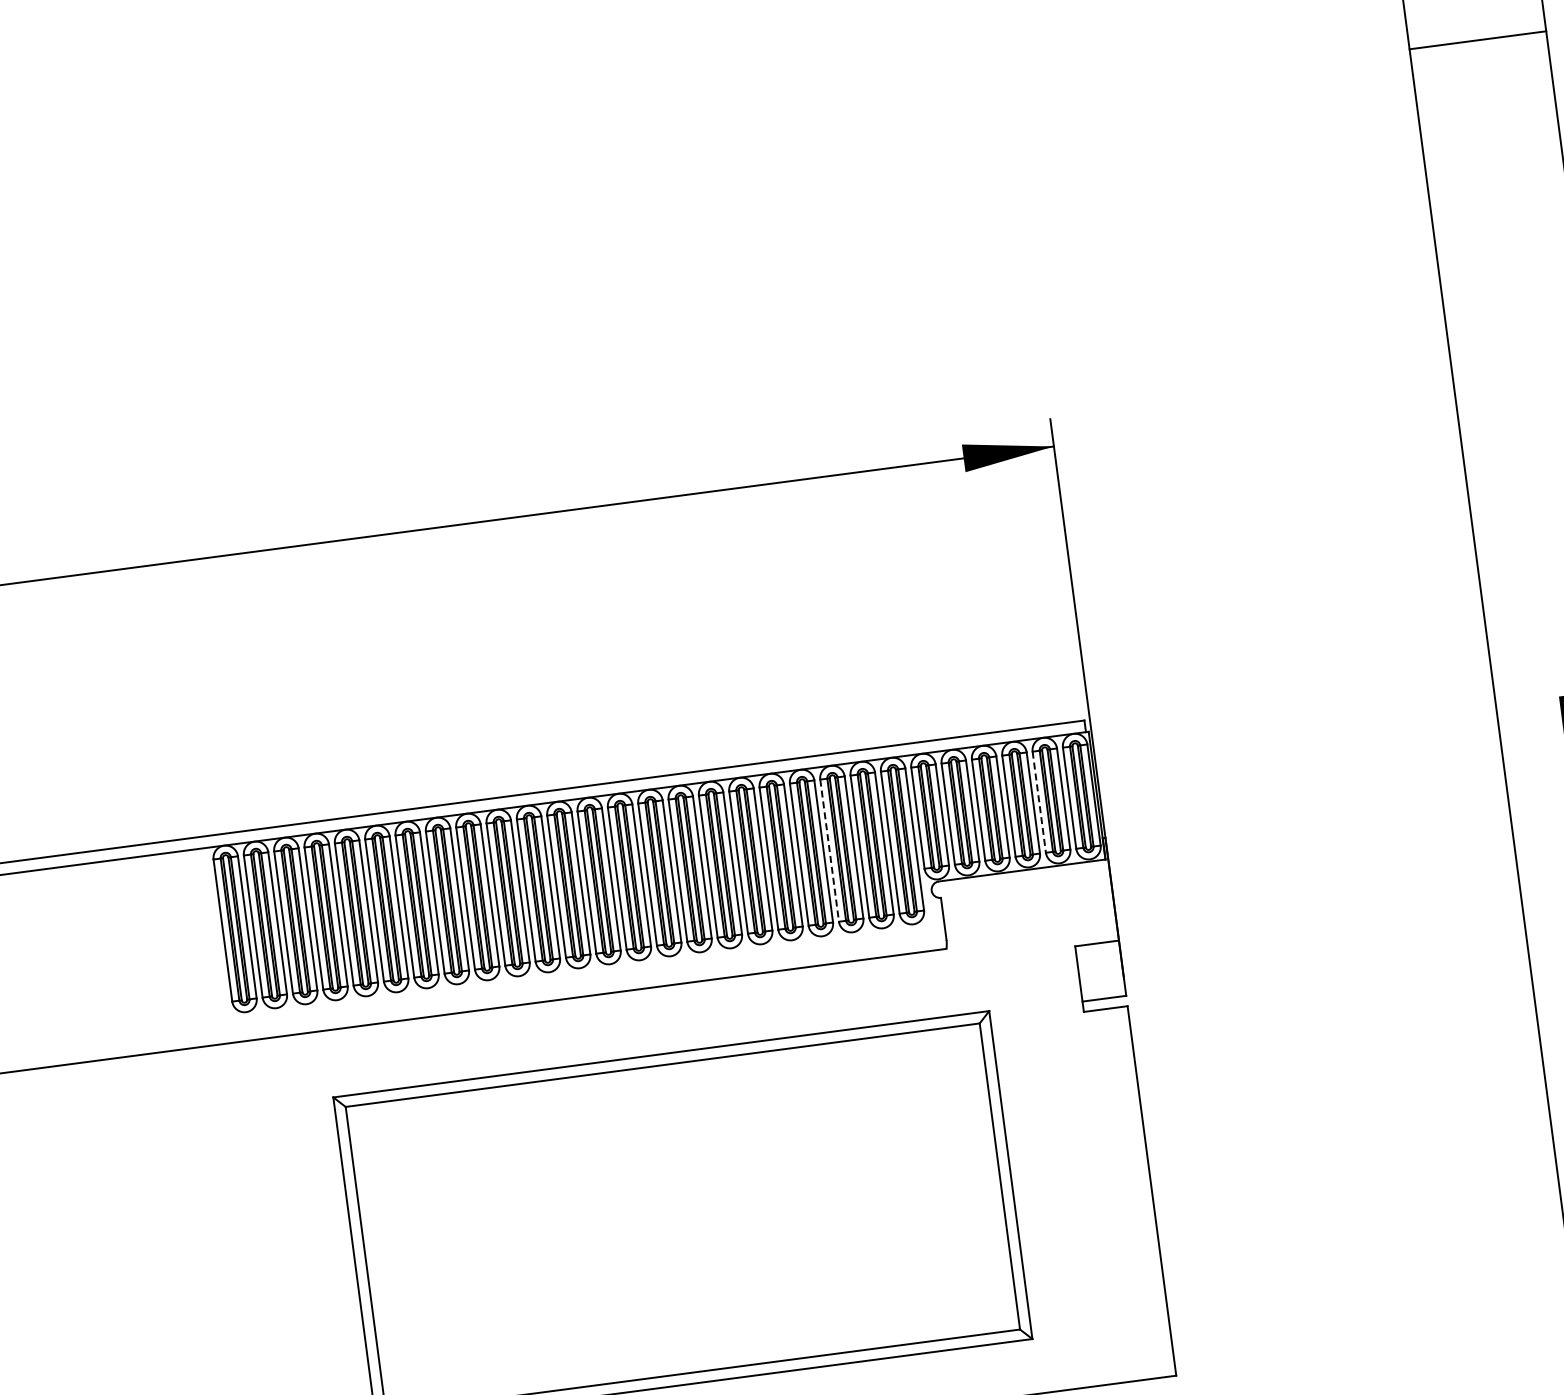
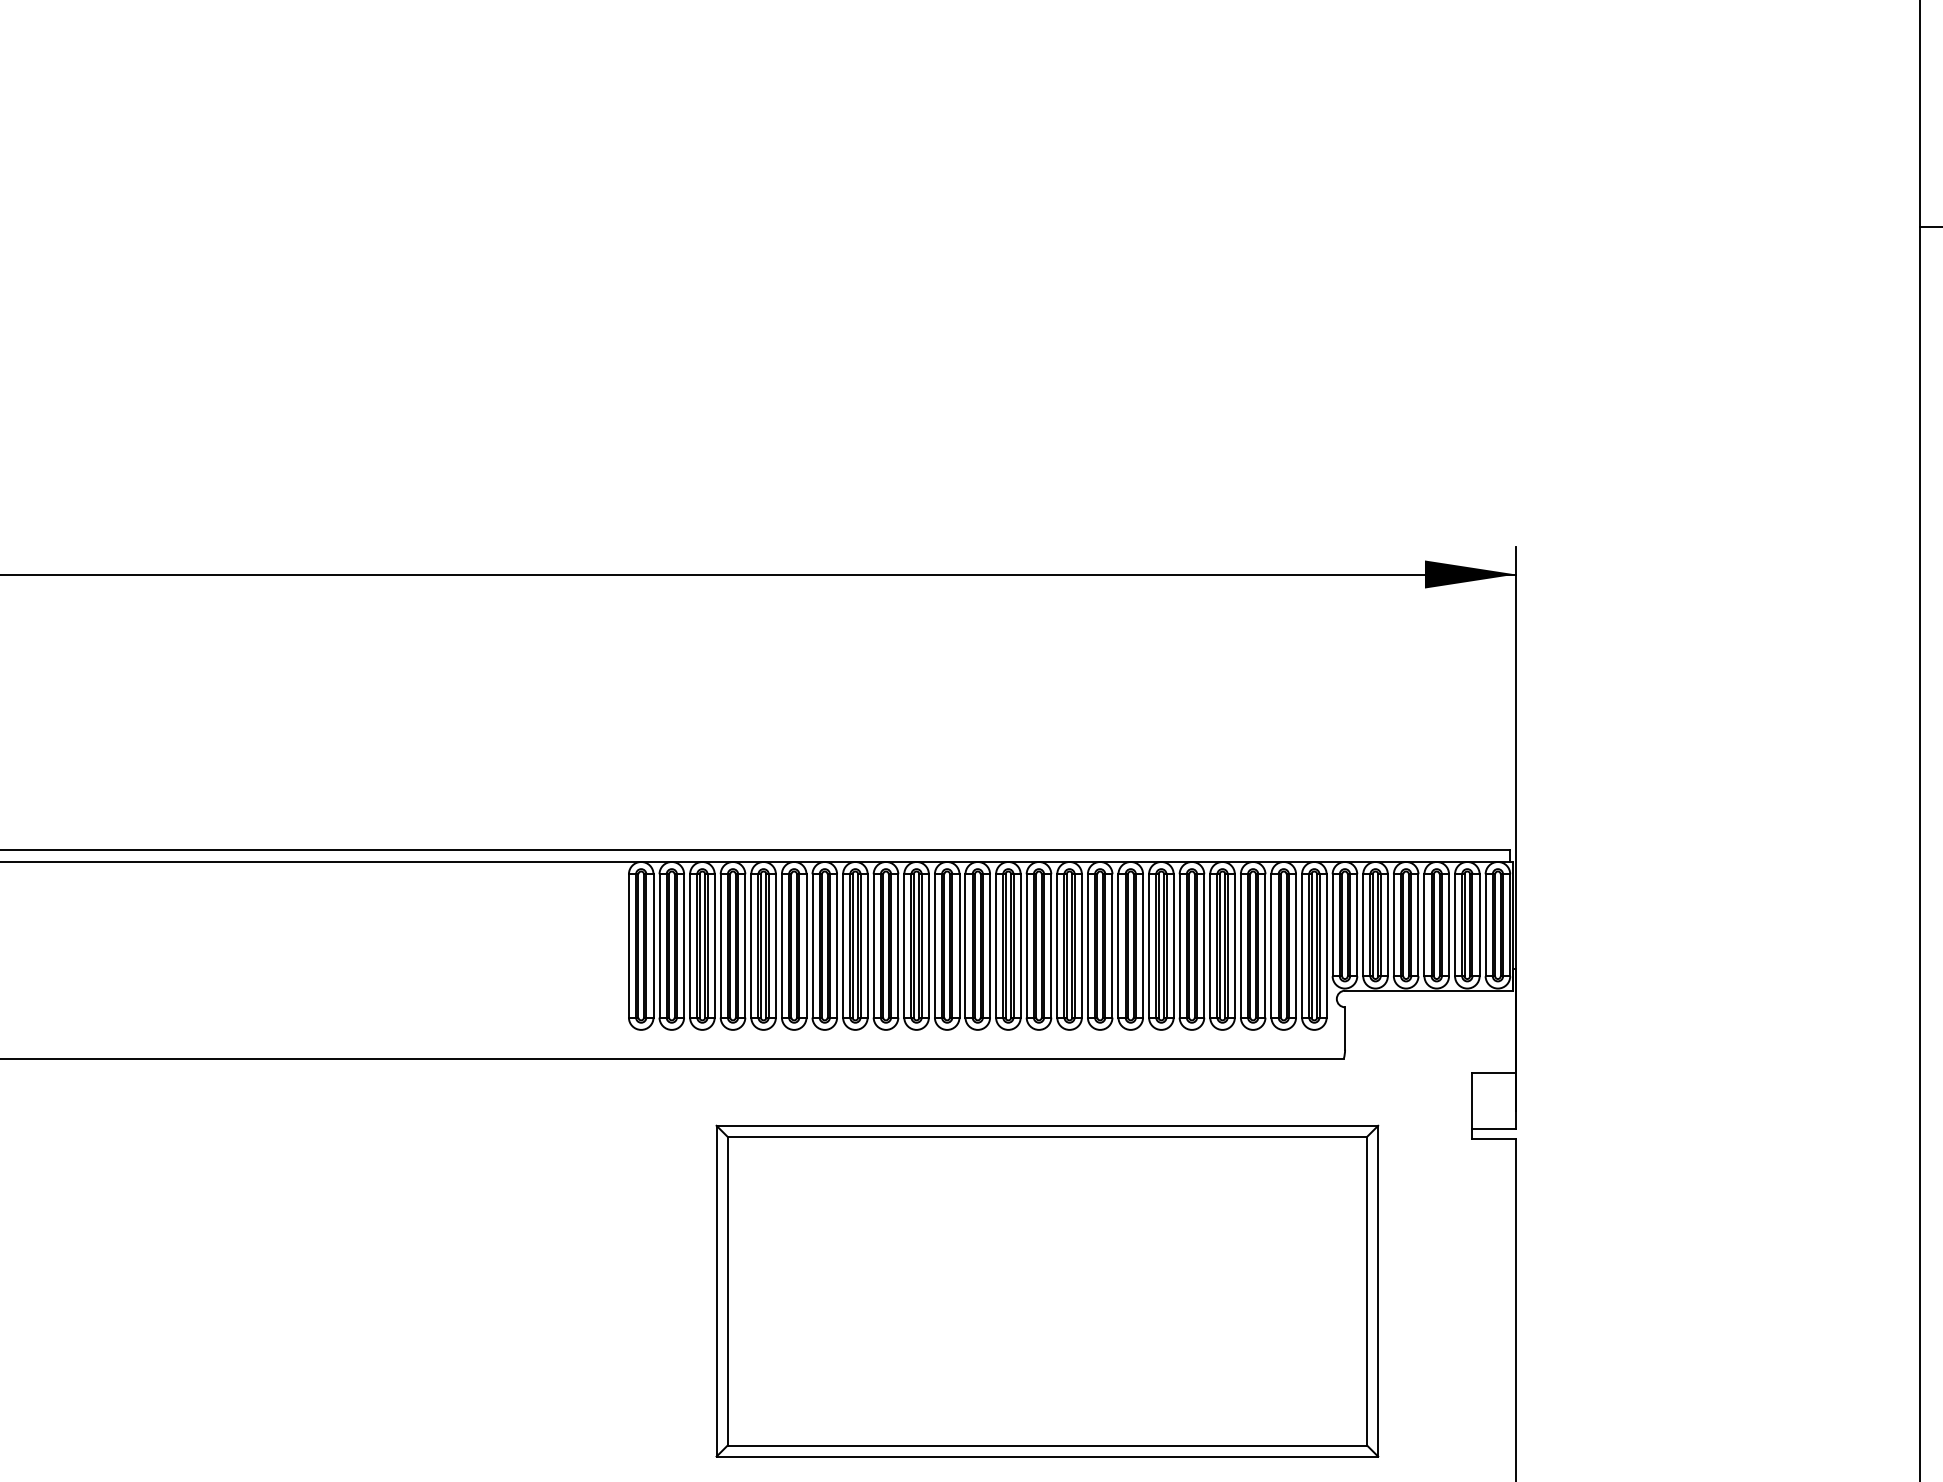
line: (1039, 802) -> (1455, 925), dashed -> solid
line: (829, 850) -> (1240, 945), dashed -> solid

